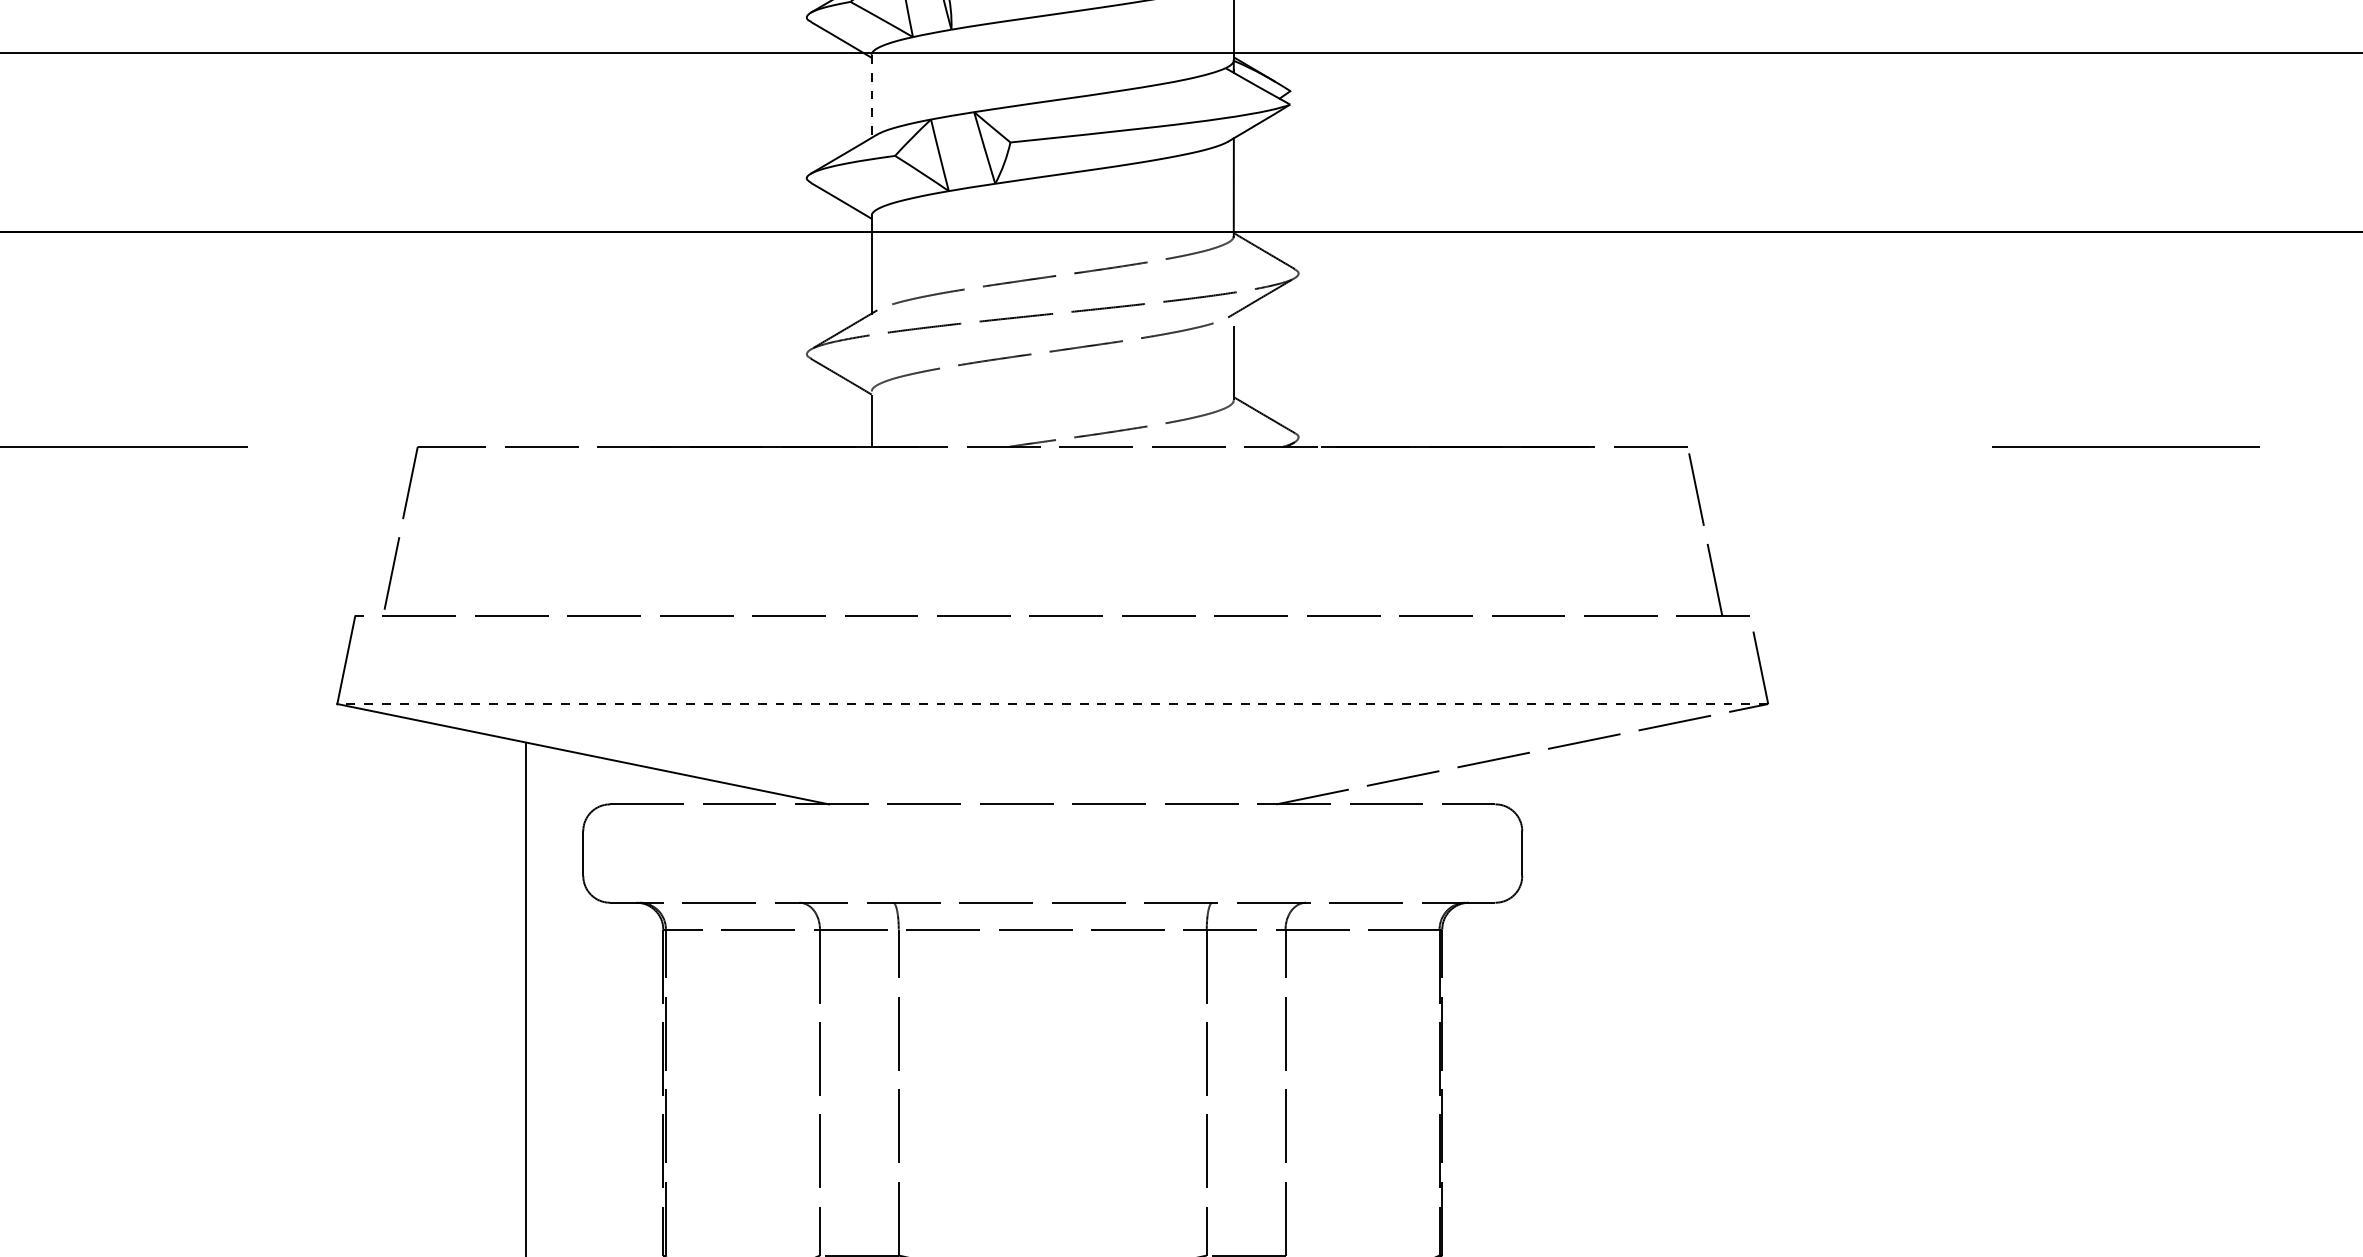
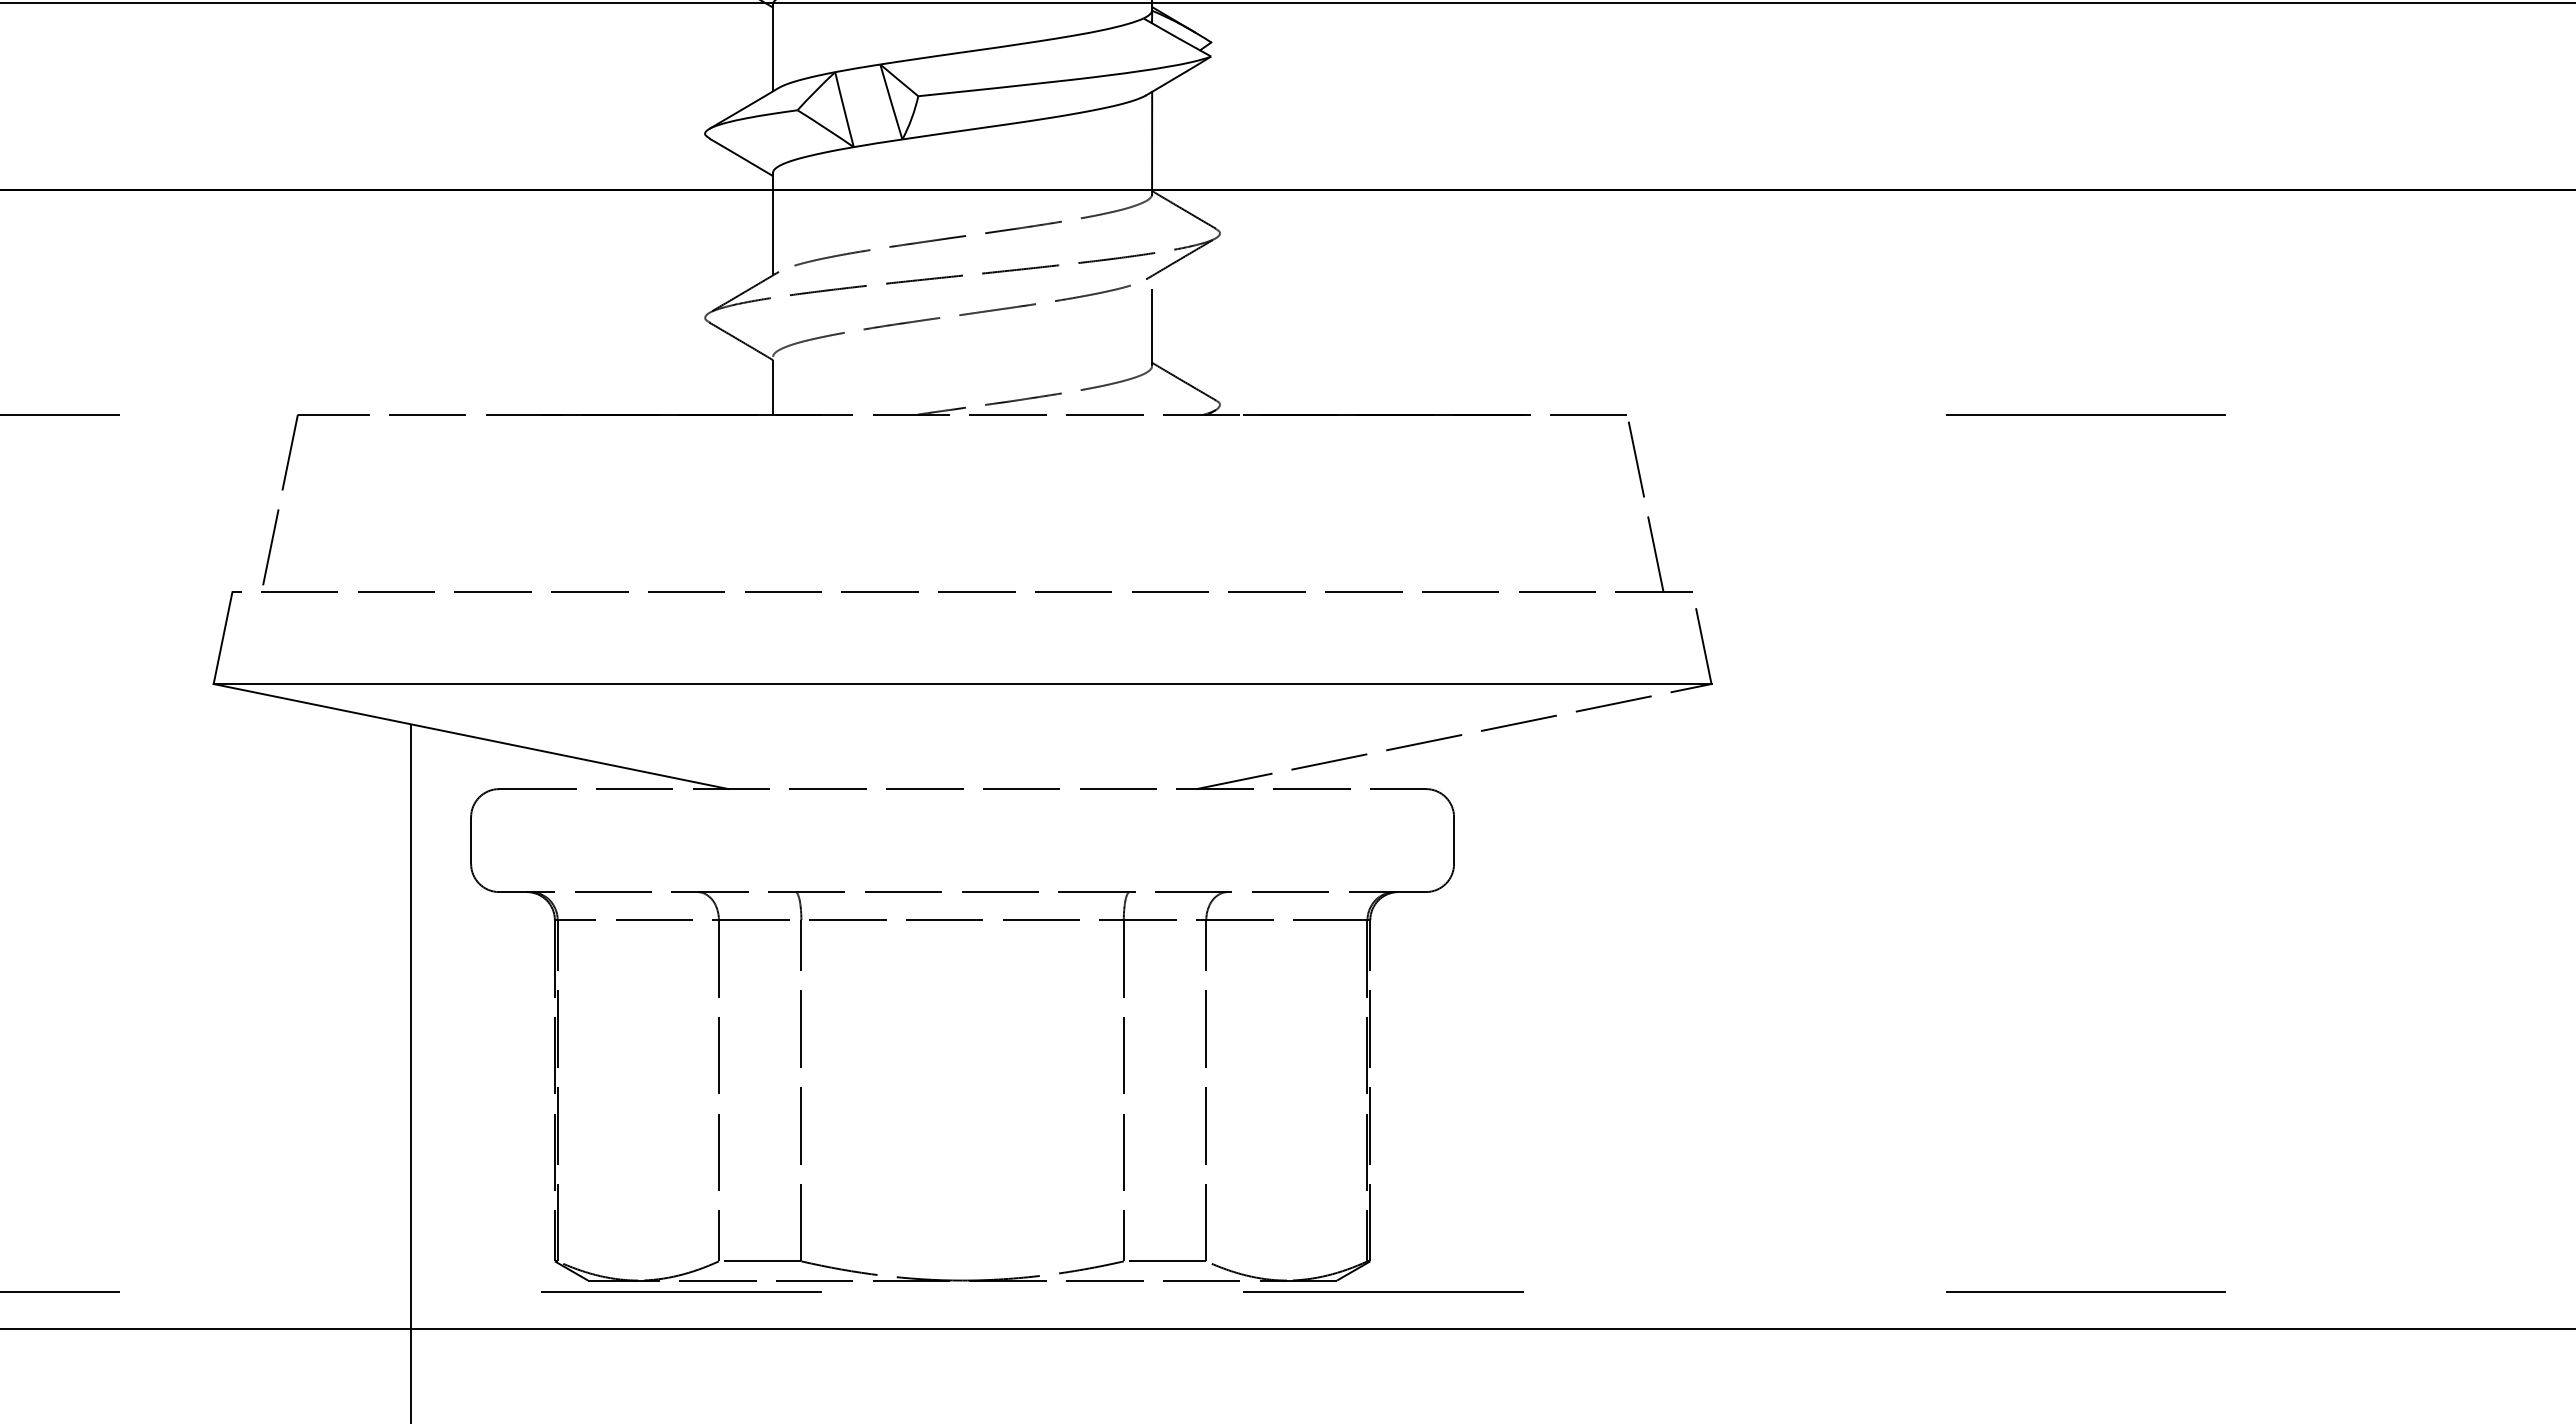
line: (872, 96) -> (773, 48), dashed -> solid
line: (1052, 704) -> (962, 684), dashed -> solid

